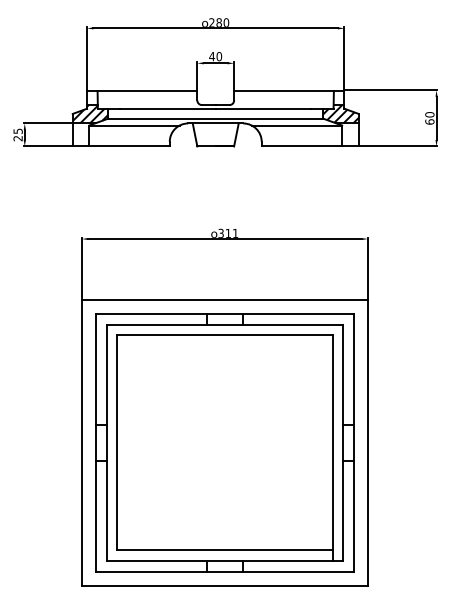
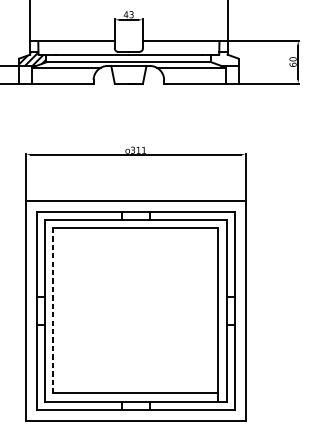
text: (219, 56) -> (131, 14), 40 -> 43
hatch: (340, 114) -> (224, 59), removed
line: (117, 442) -> (53, 310), solid -> dashed

